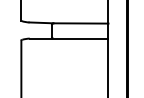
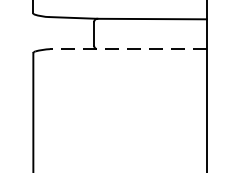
line: (68, 38) -> (127, 48), solid -> dashed

